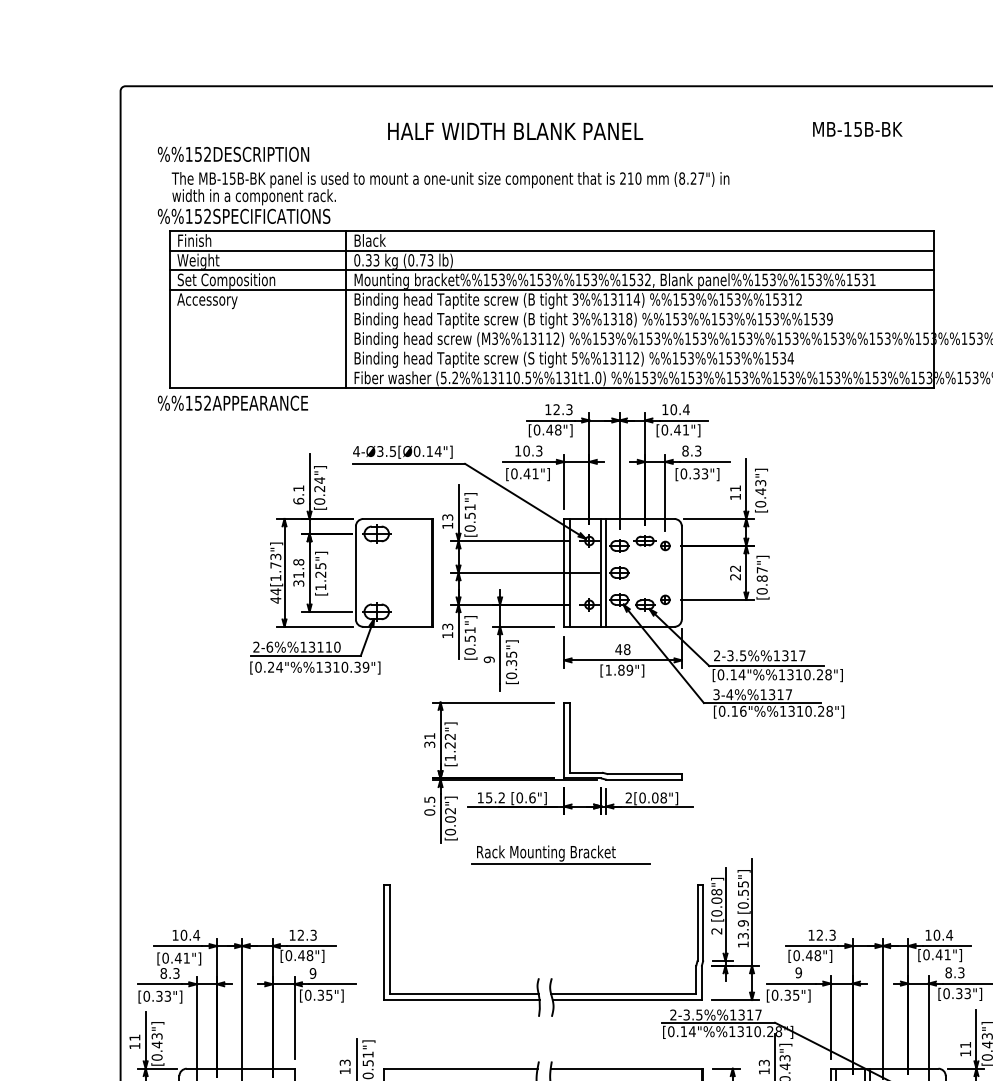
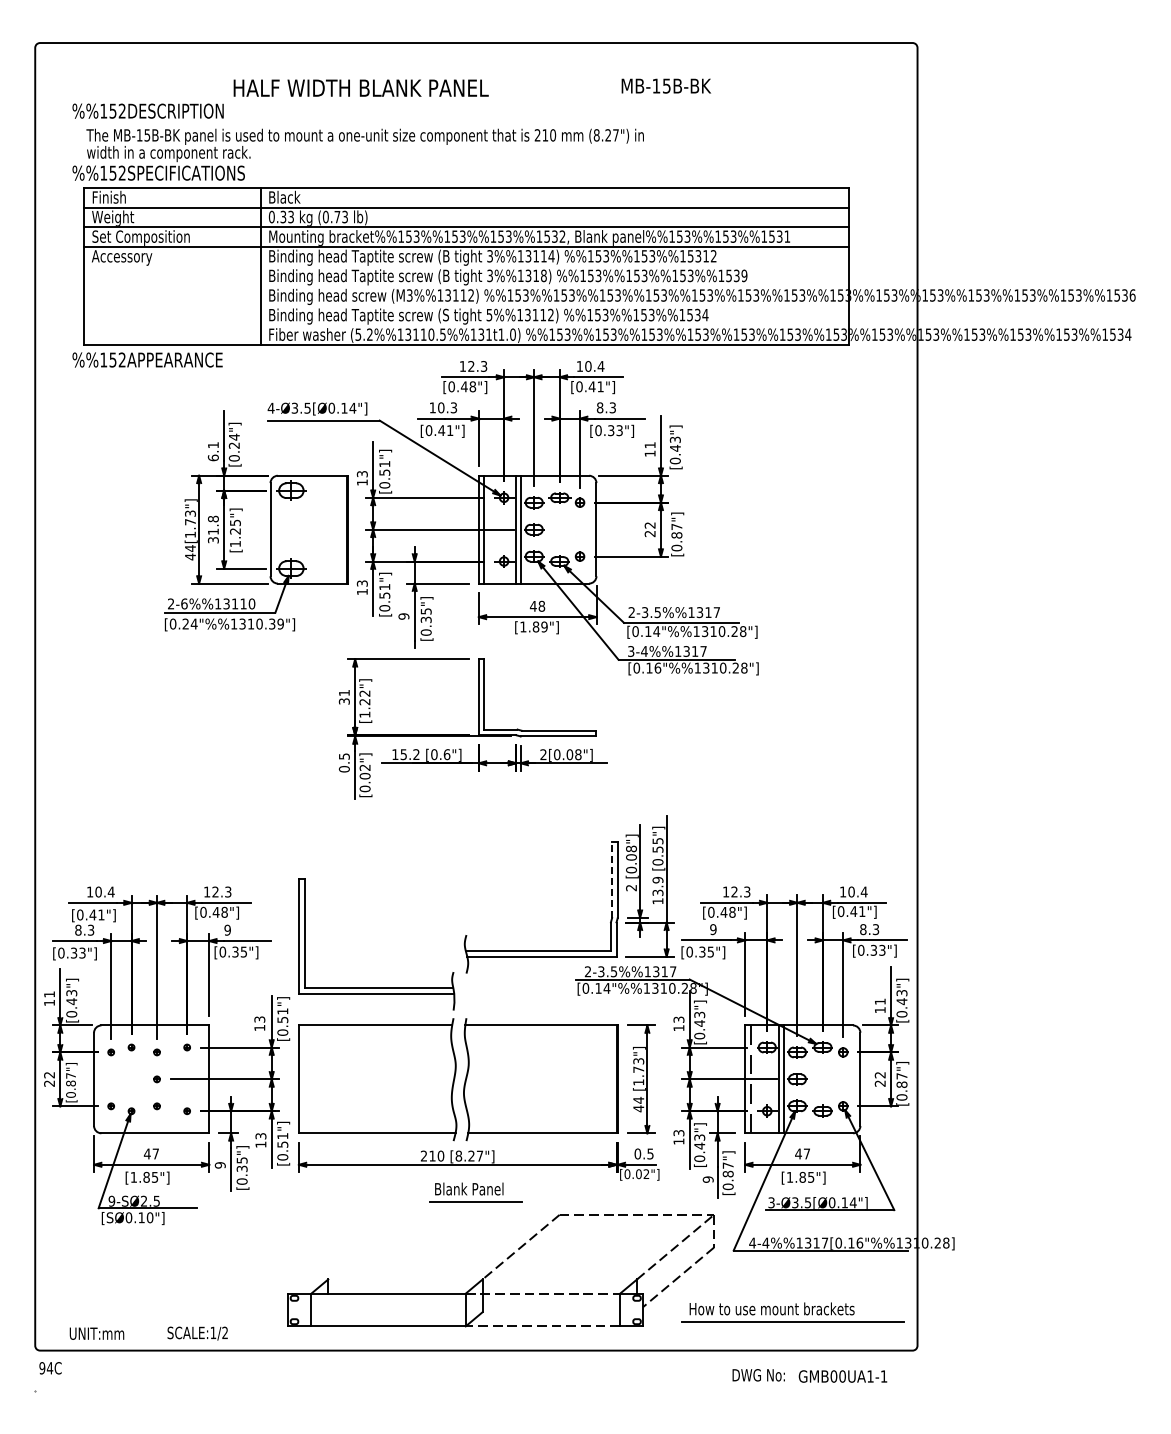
text: (856, 128) -> (665, 85), moved
text: (514, 130) -> (360, 87), moved
part: (560, 854) -> (475, 811), removed
line: (697, 922) -> (612, 879), solid -> dashed
part: (461, 993) -> (376, 987), moved

